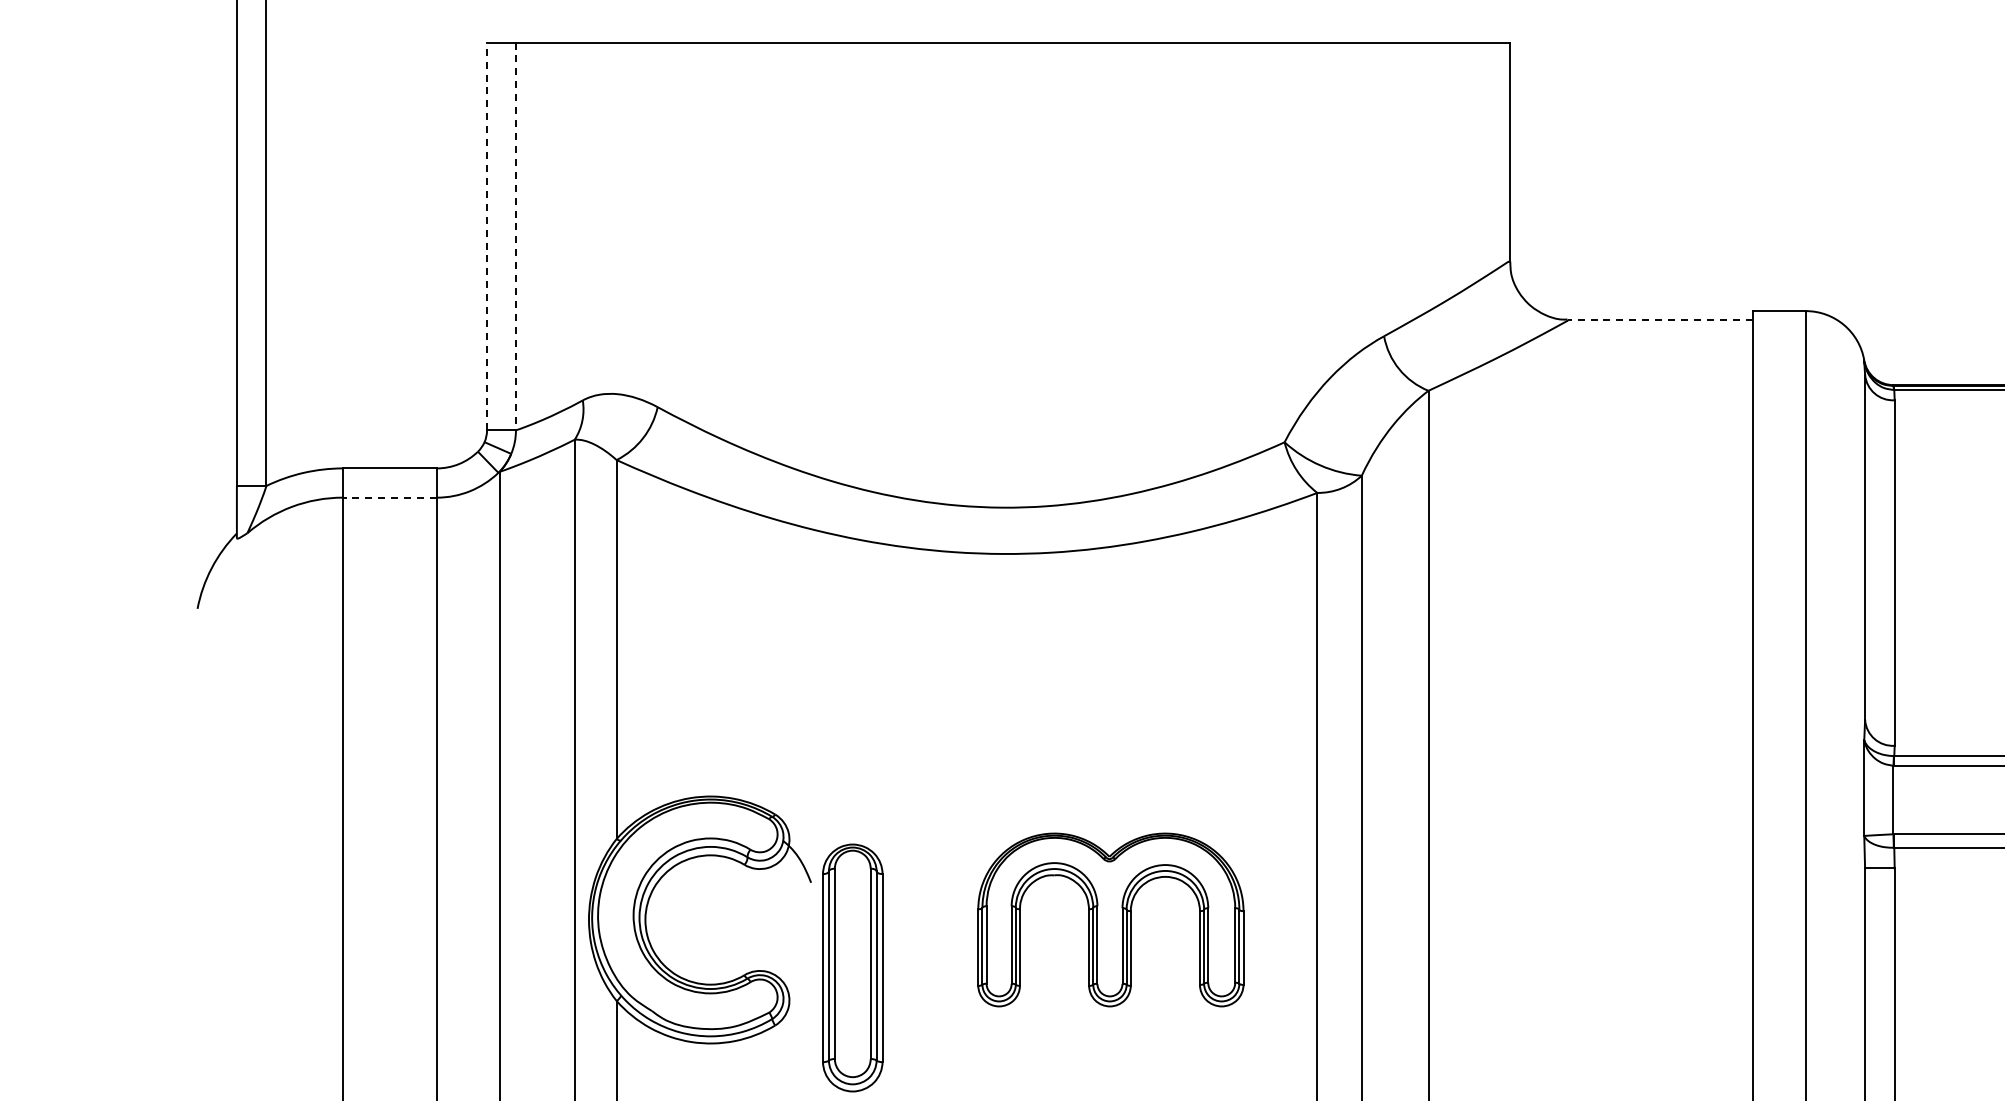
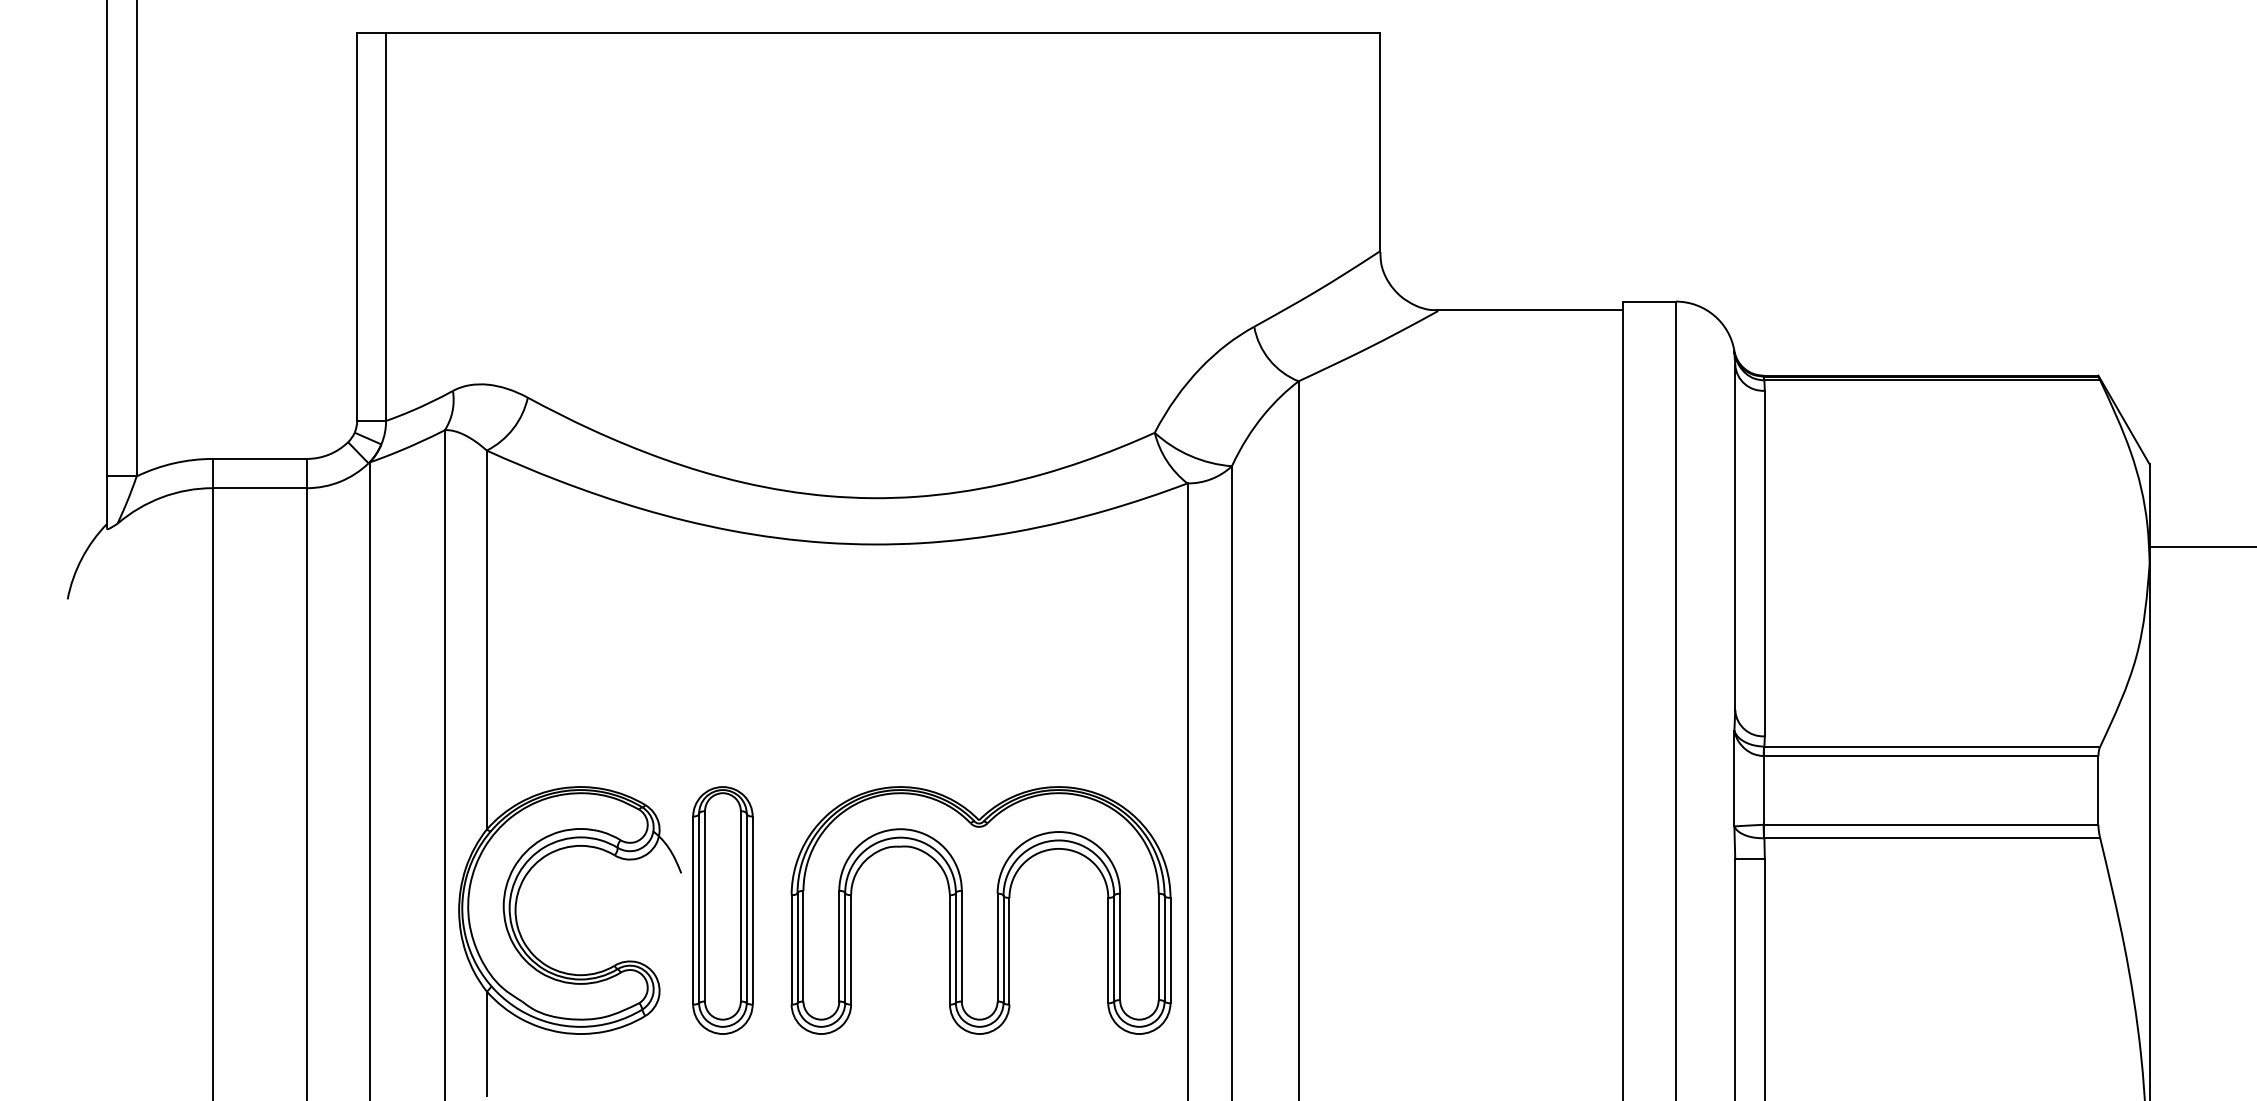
line: (487, 235) -> (357, 226), dashed -> solid
line: (516, 235) -> (386, 226), dashed -> solid
line: (1660, 319) -> (1530, 310), dashed -> solid
line: (389, 497) -> (259, 488), dashed -> solid
part: (1110, 919) -> (980, 910), size x1.43
part: (852, 967) -> (722, 910), moved

